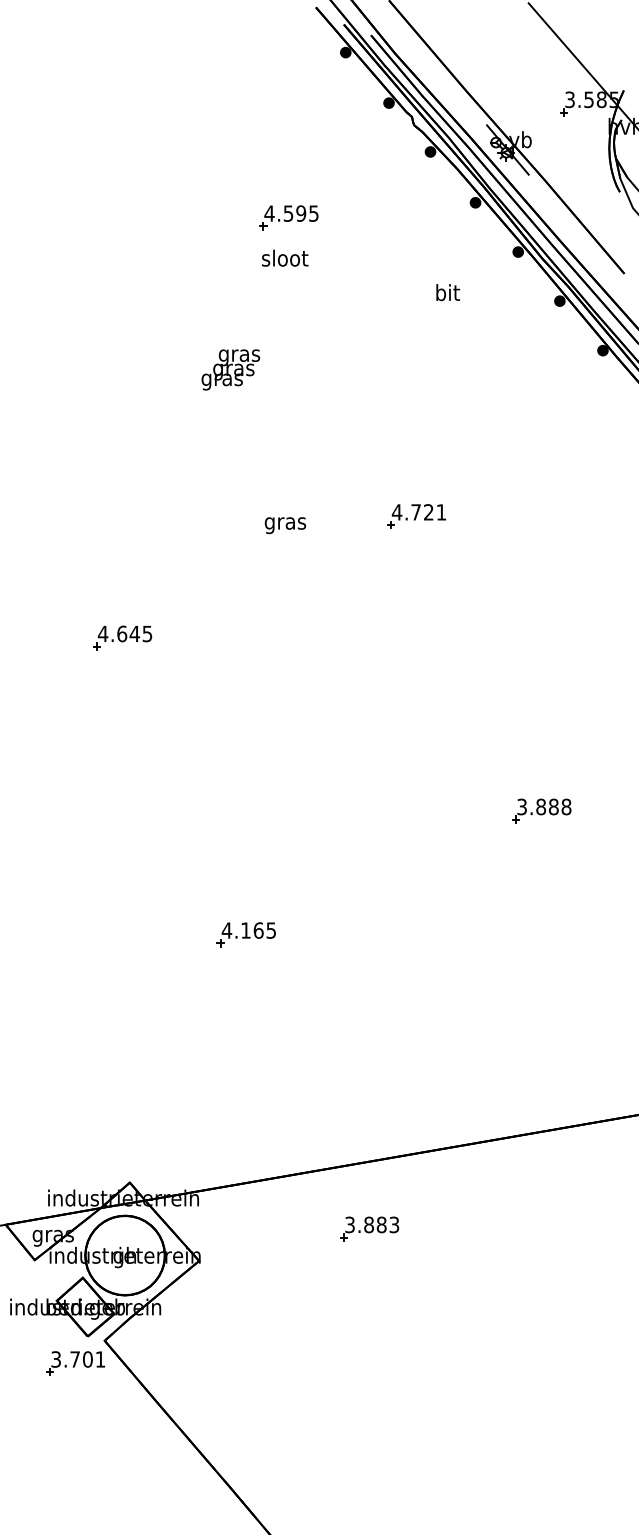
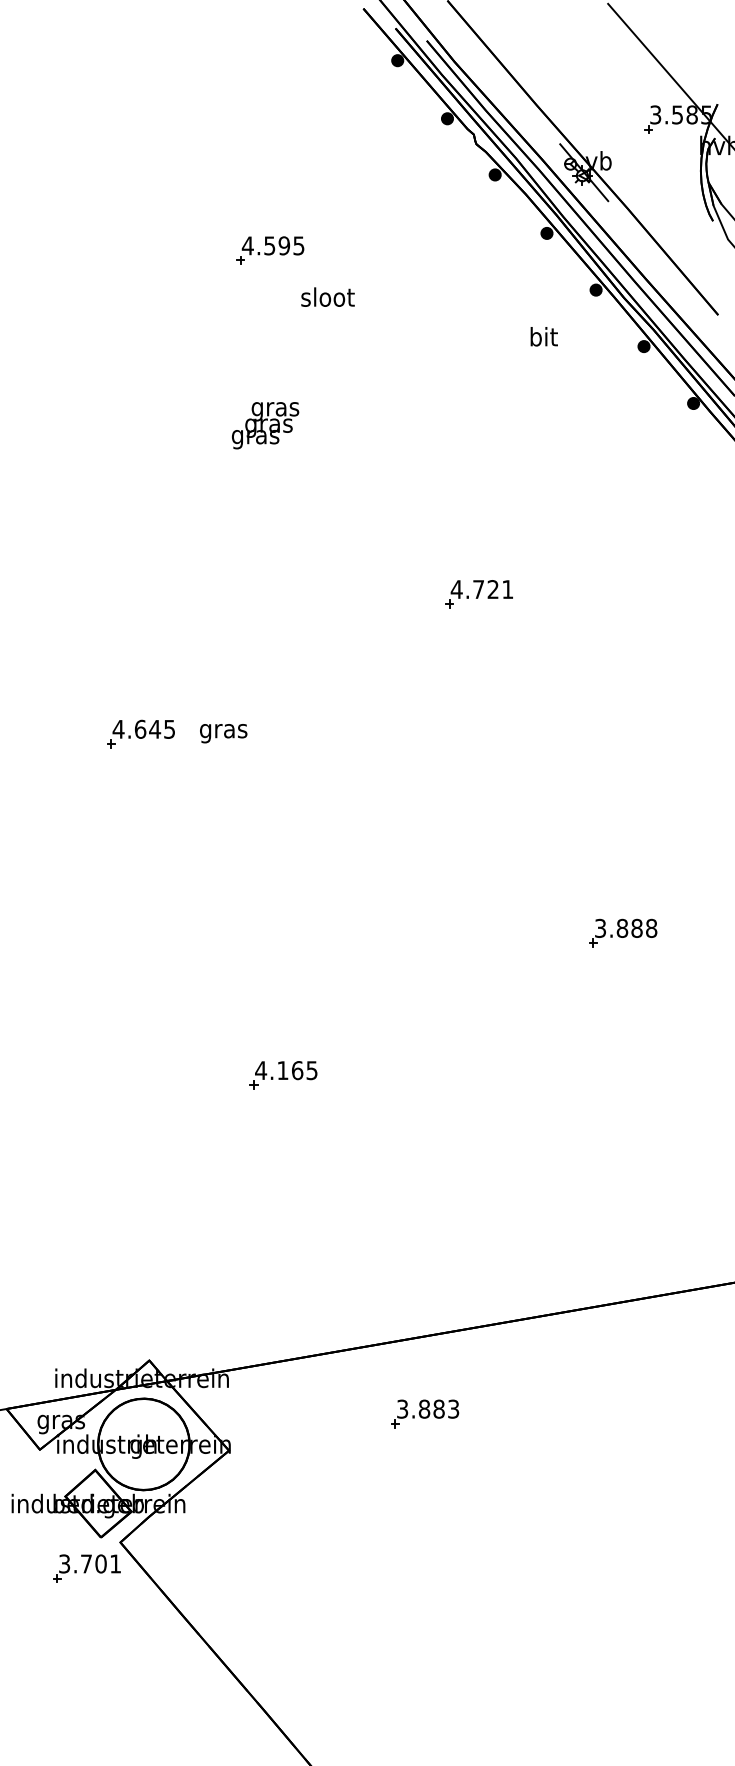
part: (288, 217) -> (269, 250), moved
text: (447, 292) -> (543, 336), moved
text: (285, 525) -> (223, 733), moved

